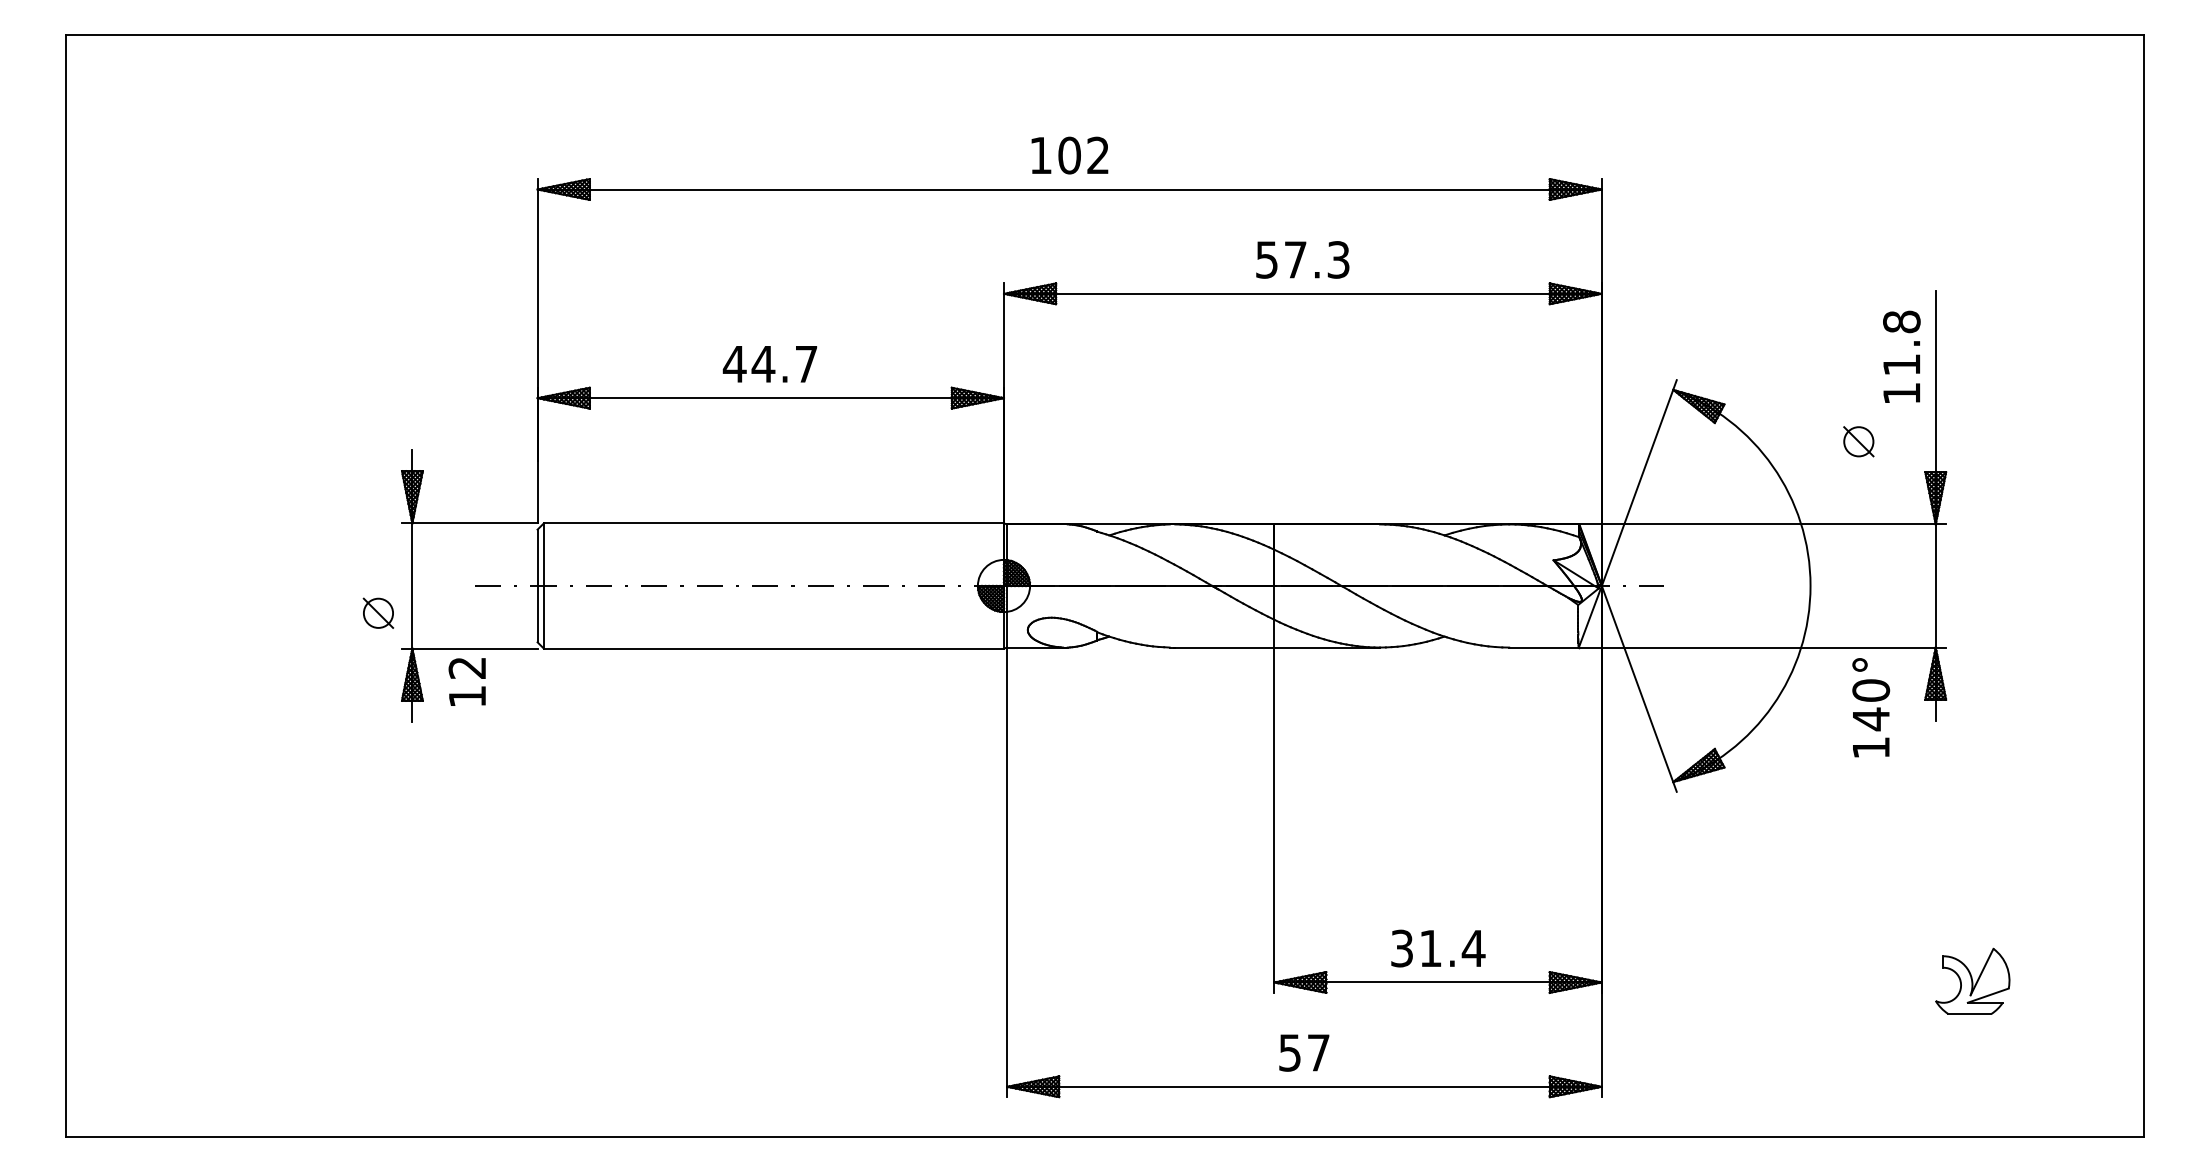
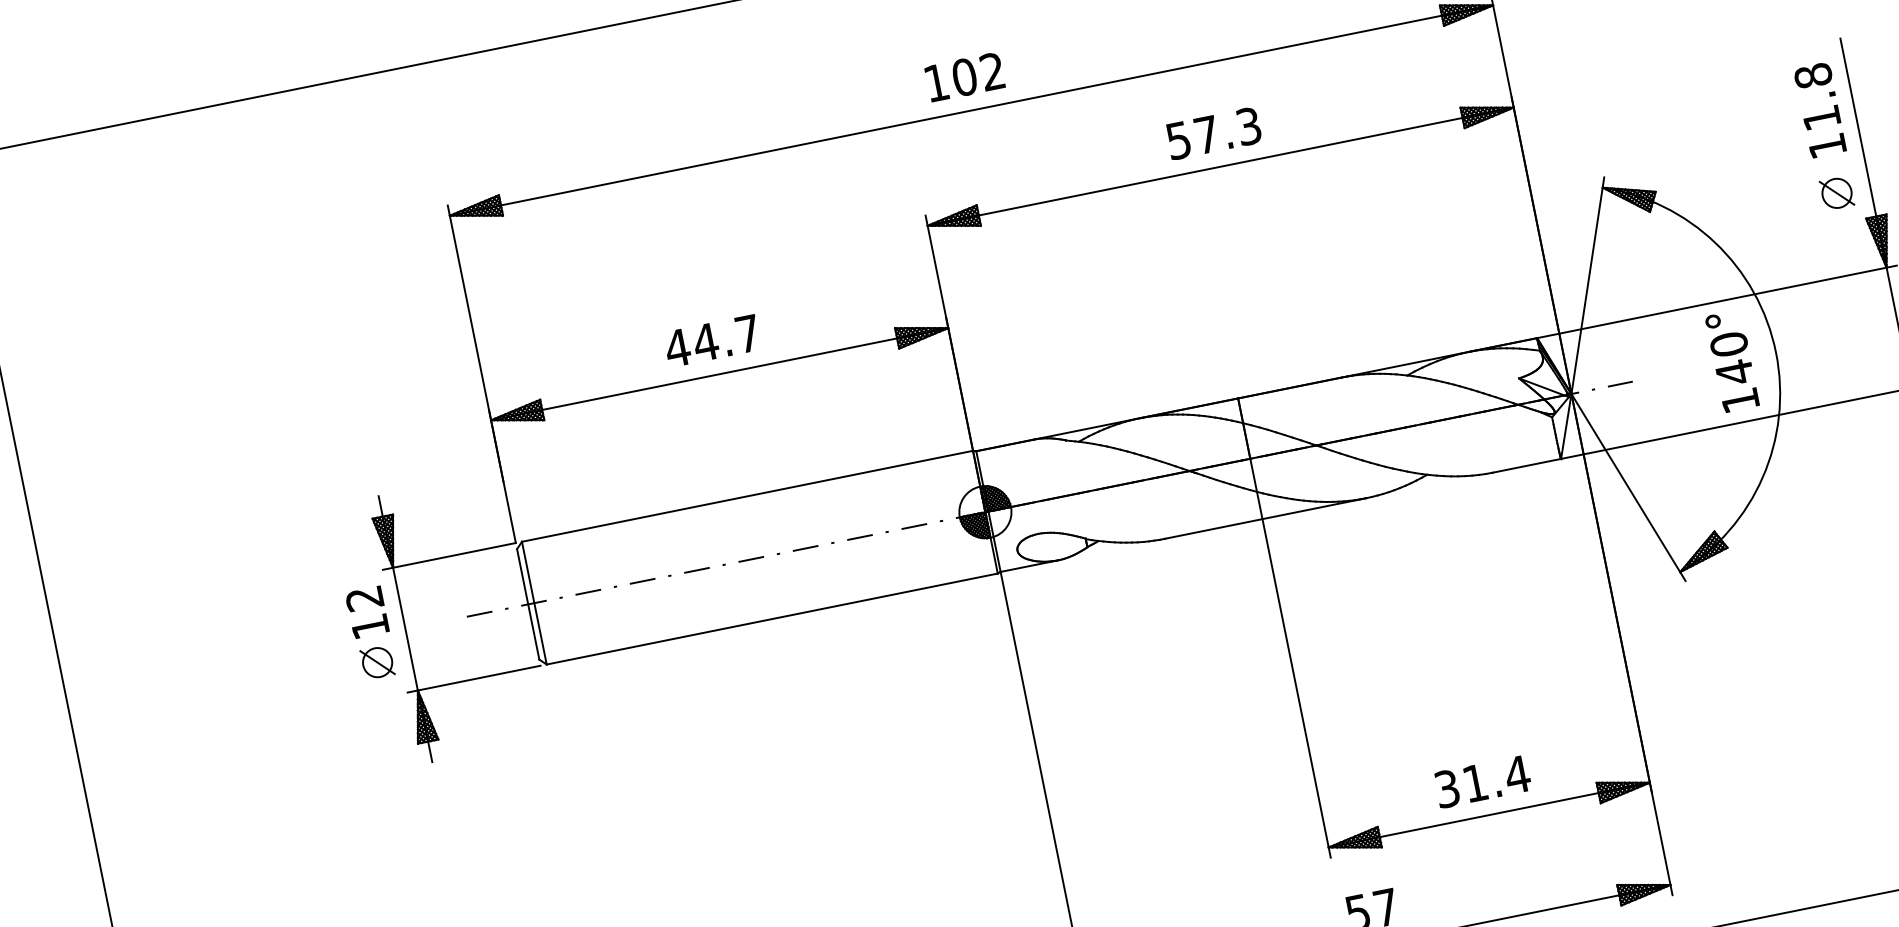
part: (1858, 441) -> (1836, 193), moved
text: (466, 681) -> (366, 612), moved
text: (1871, 707) -> (1732, 361), moved

